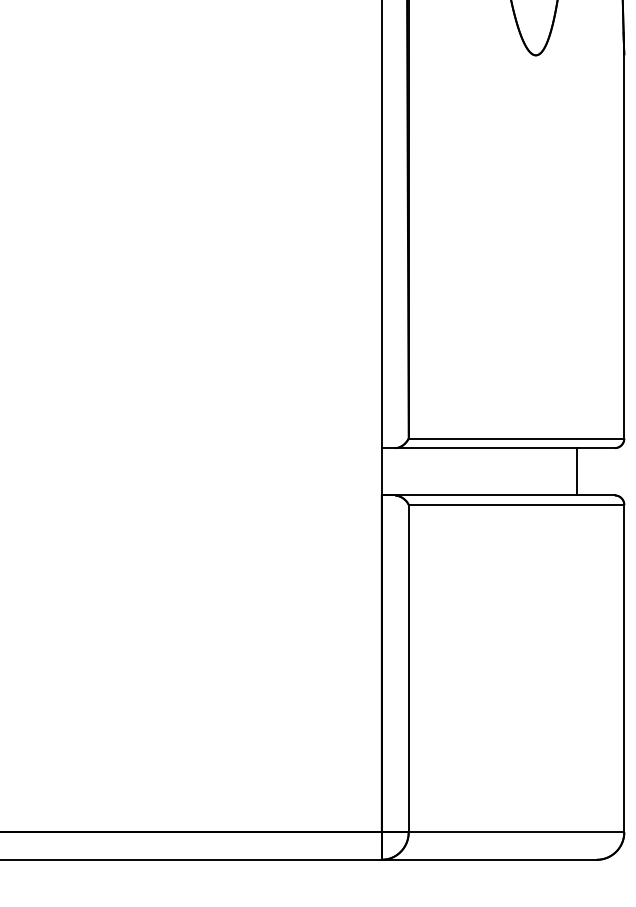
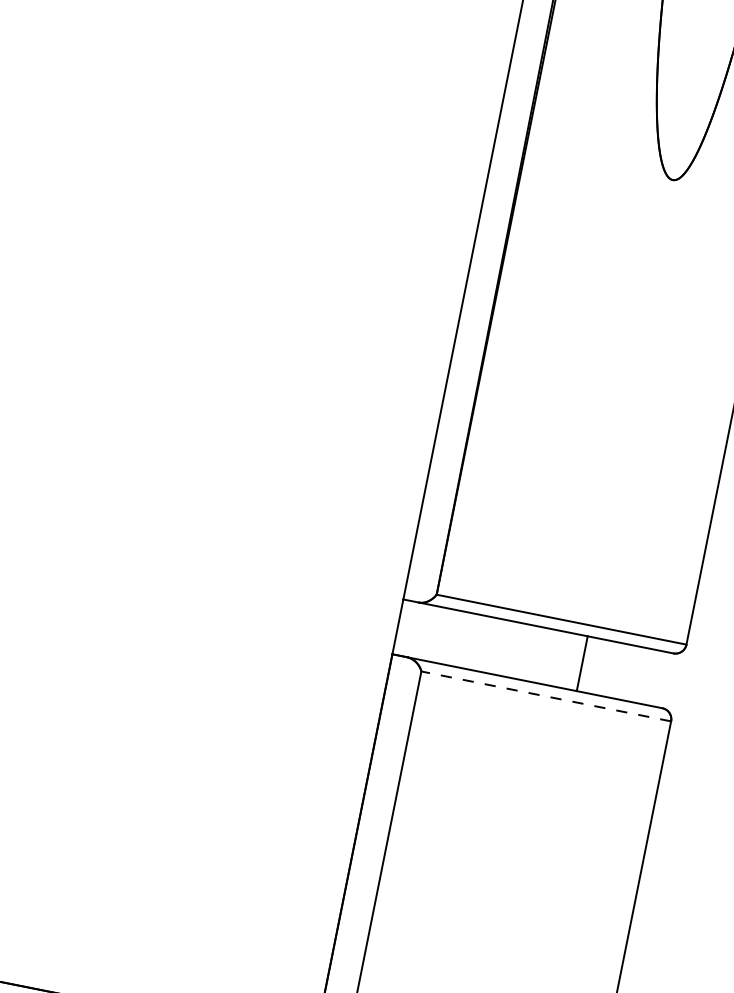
line: (576, 471) -> (581, 663), moved
line: (516, 504) -> (546, 695), solid -> dashed

